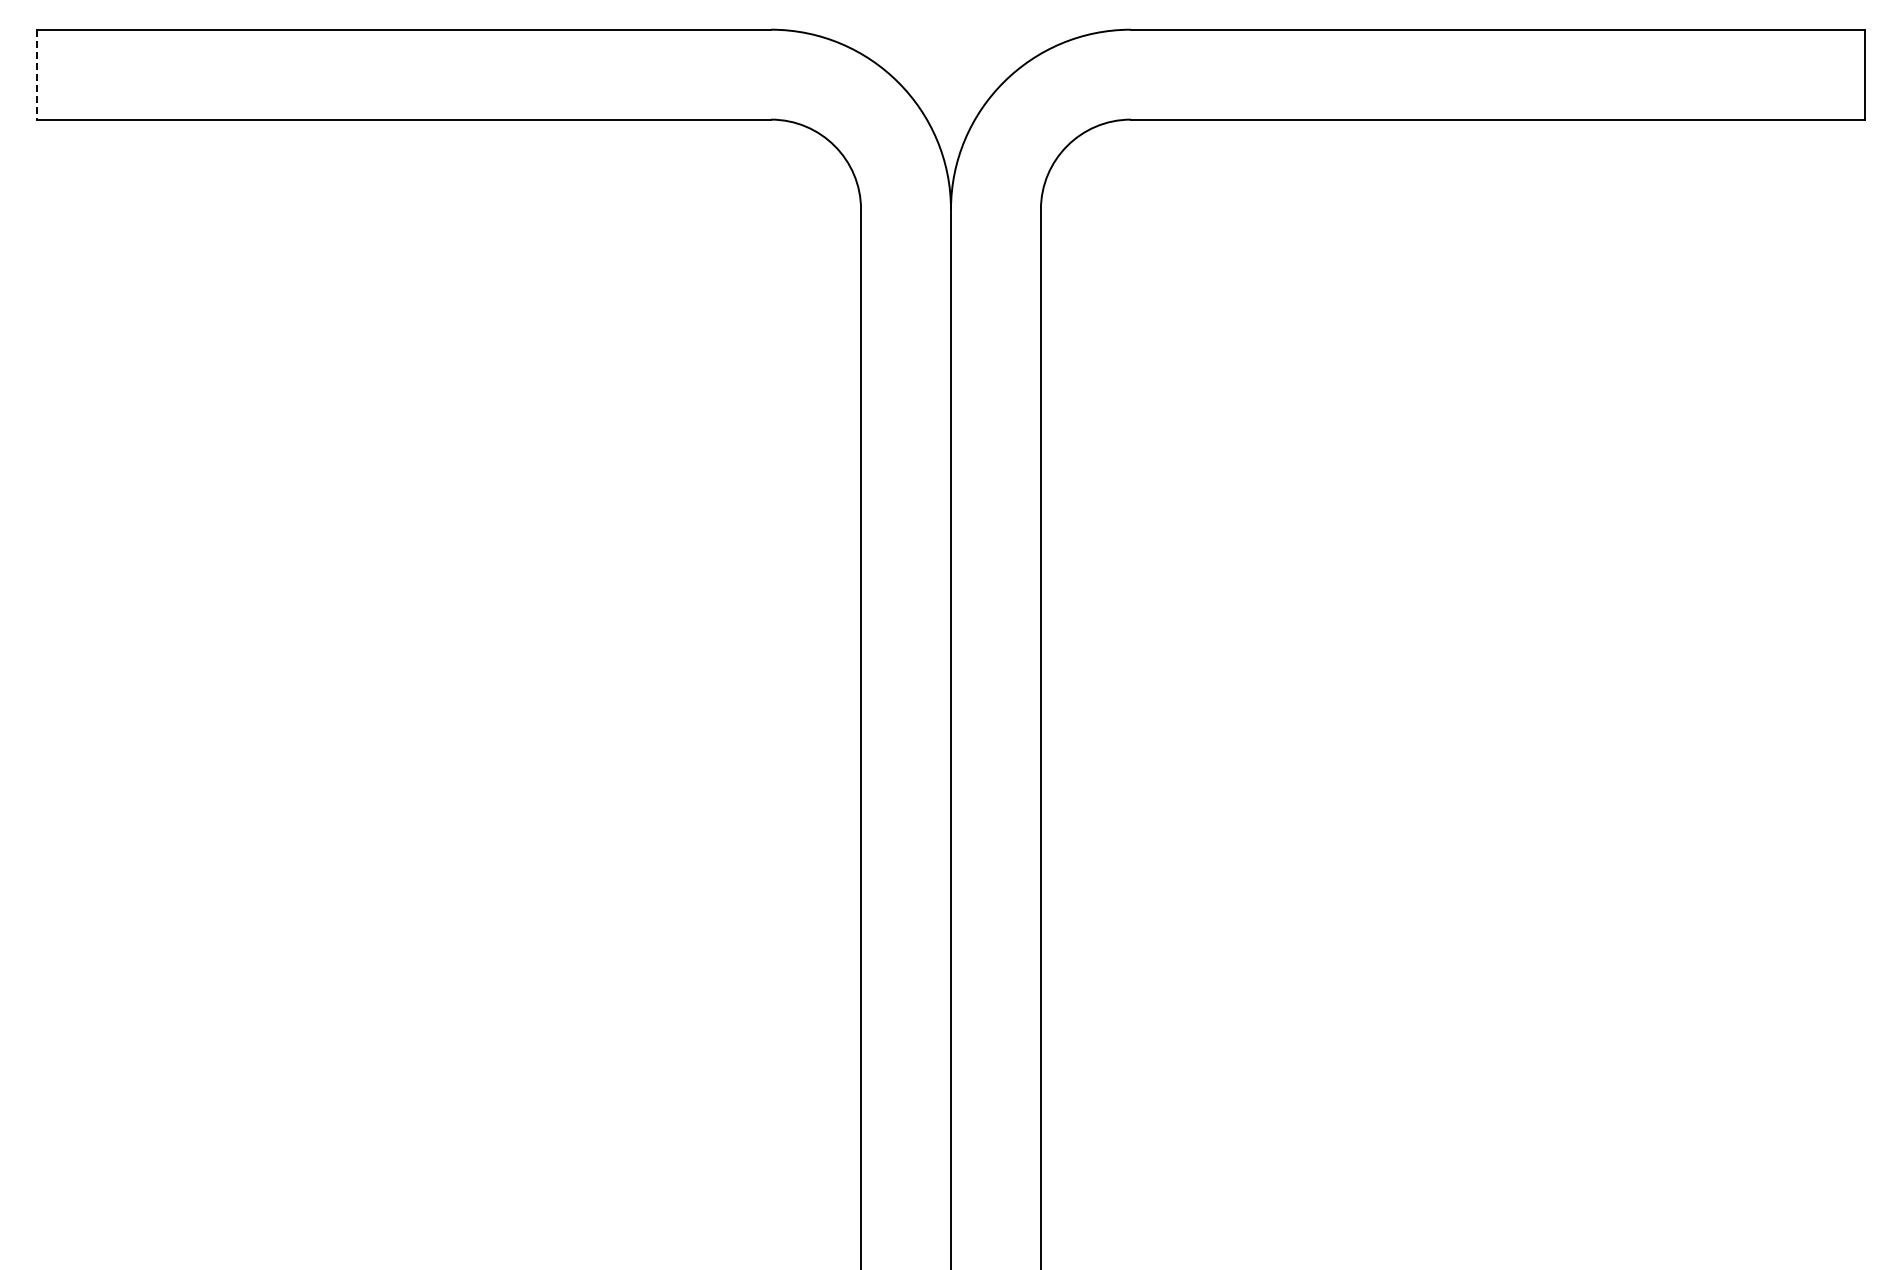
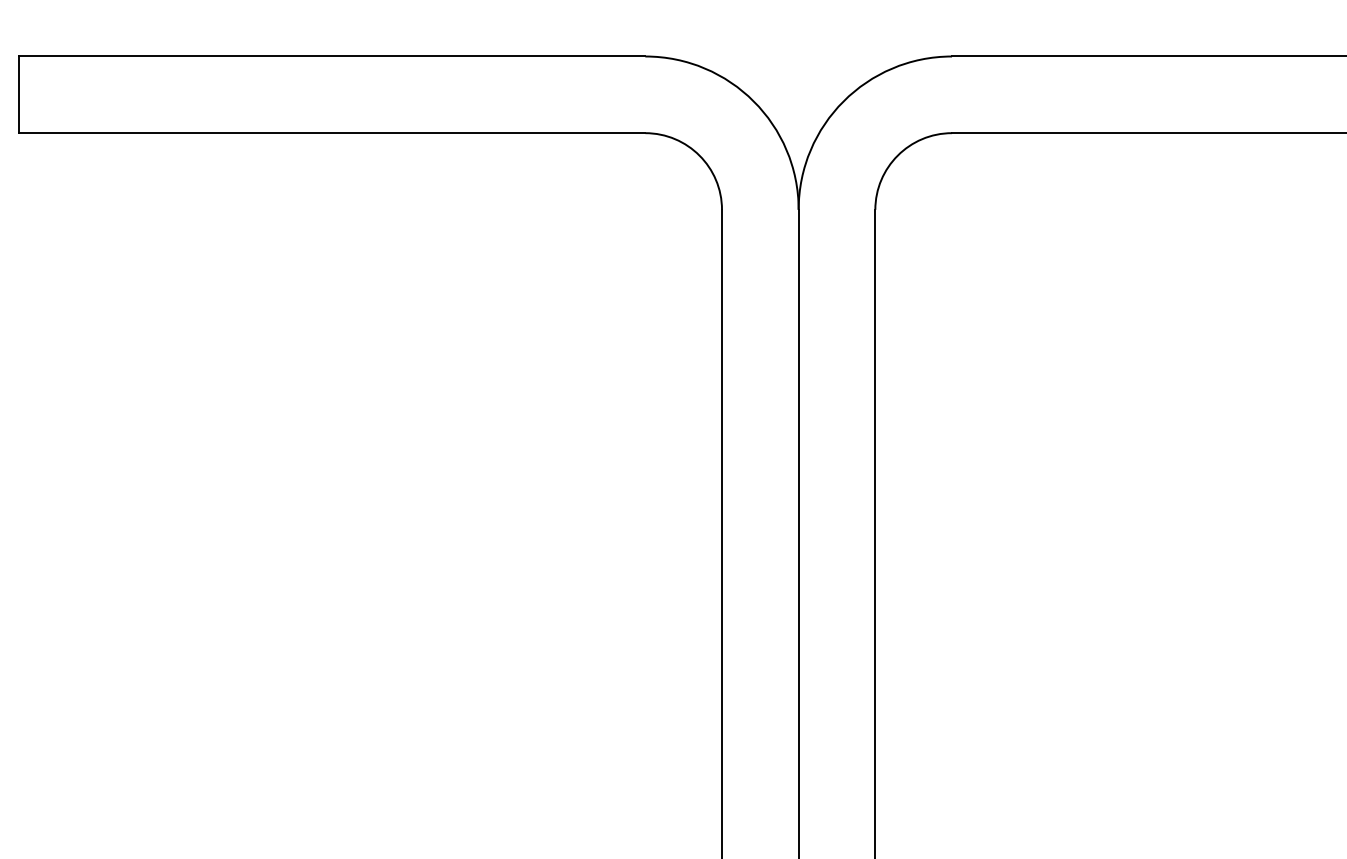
line: (36, 74) -> (19, 94), dashed -> solid

